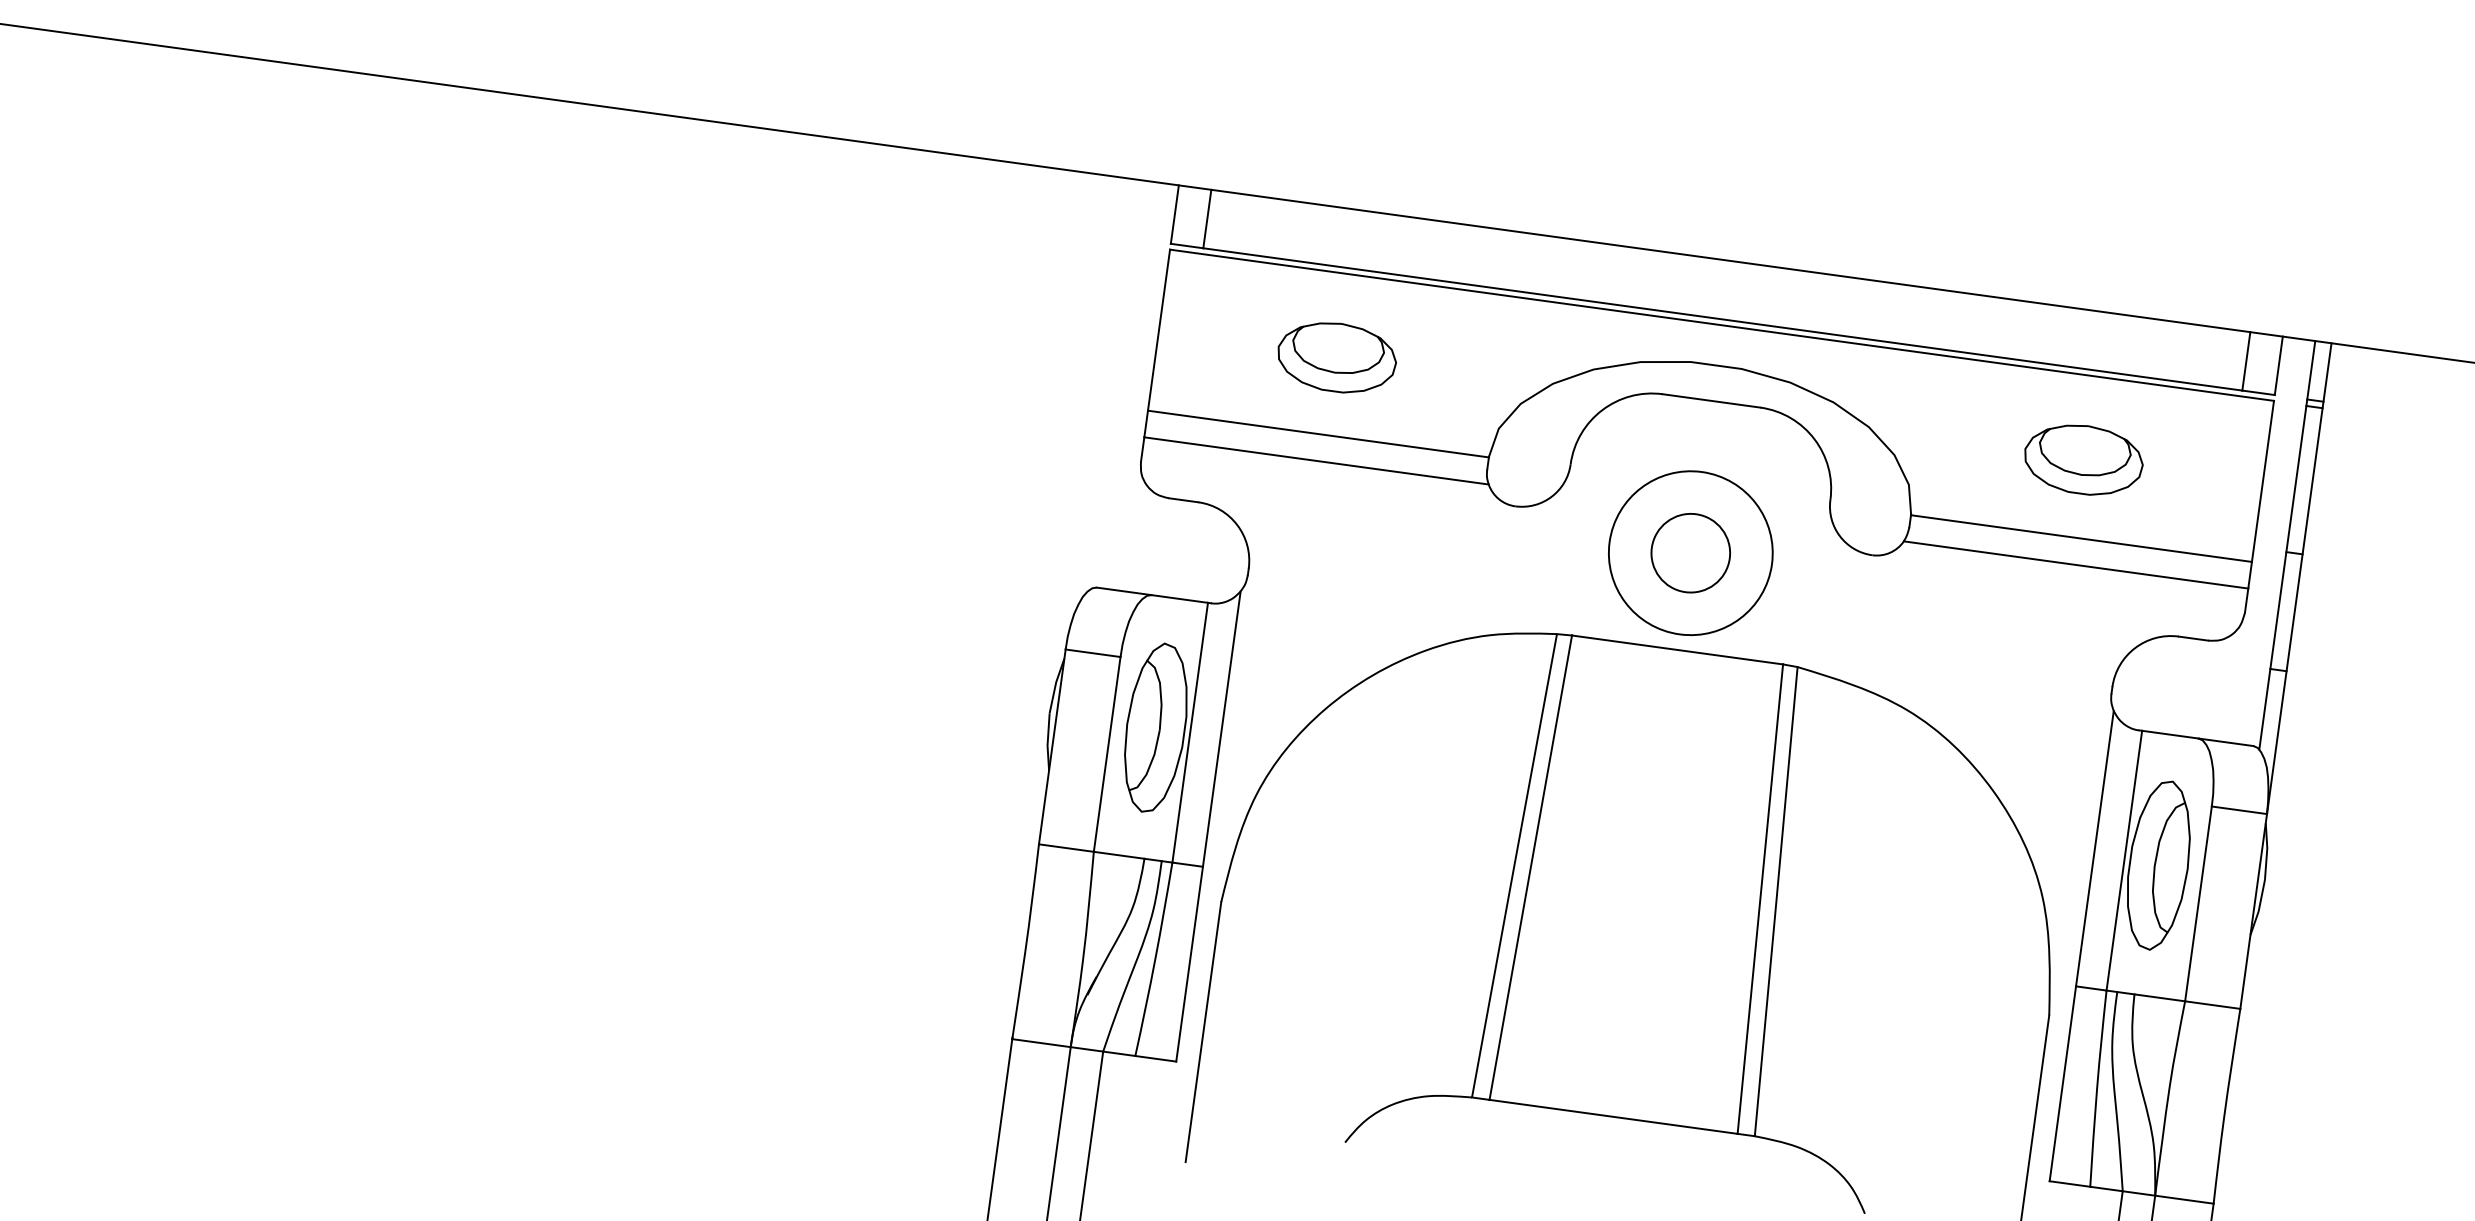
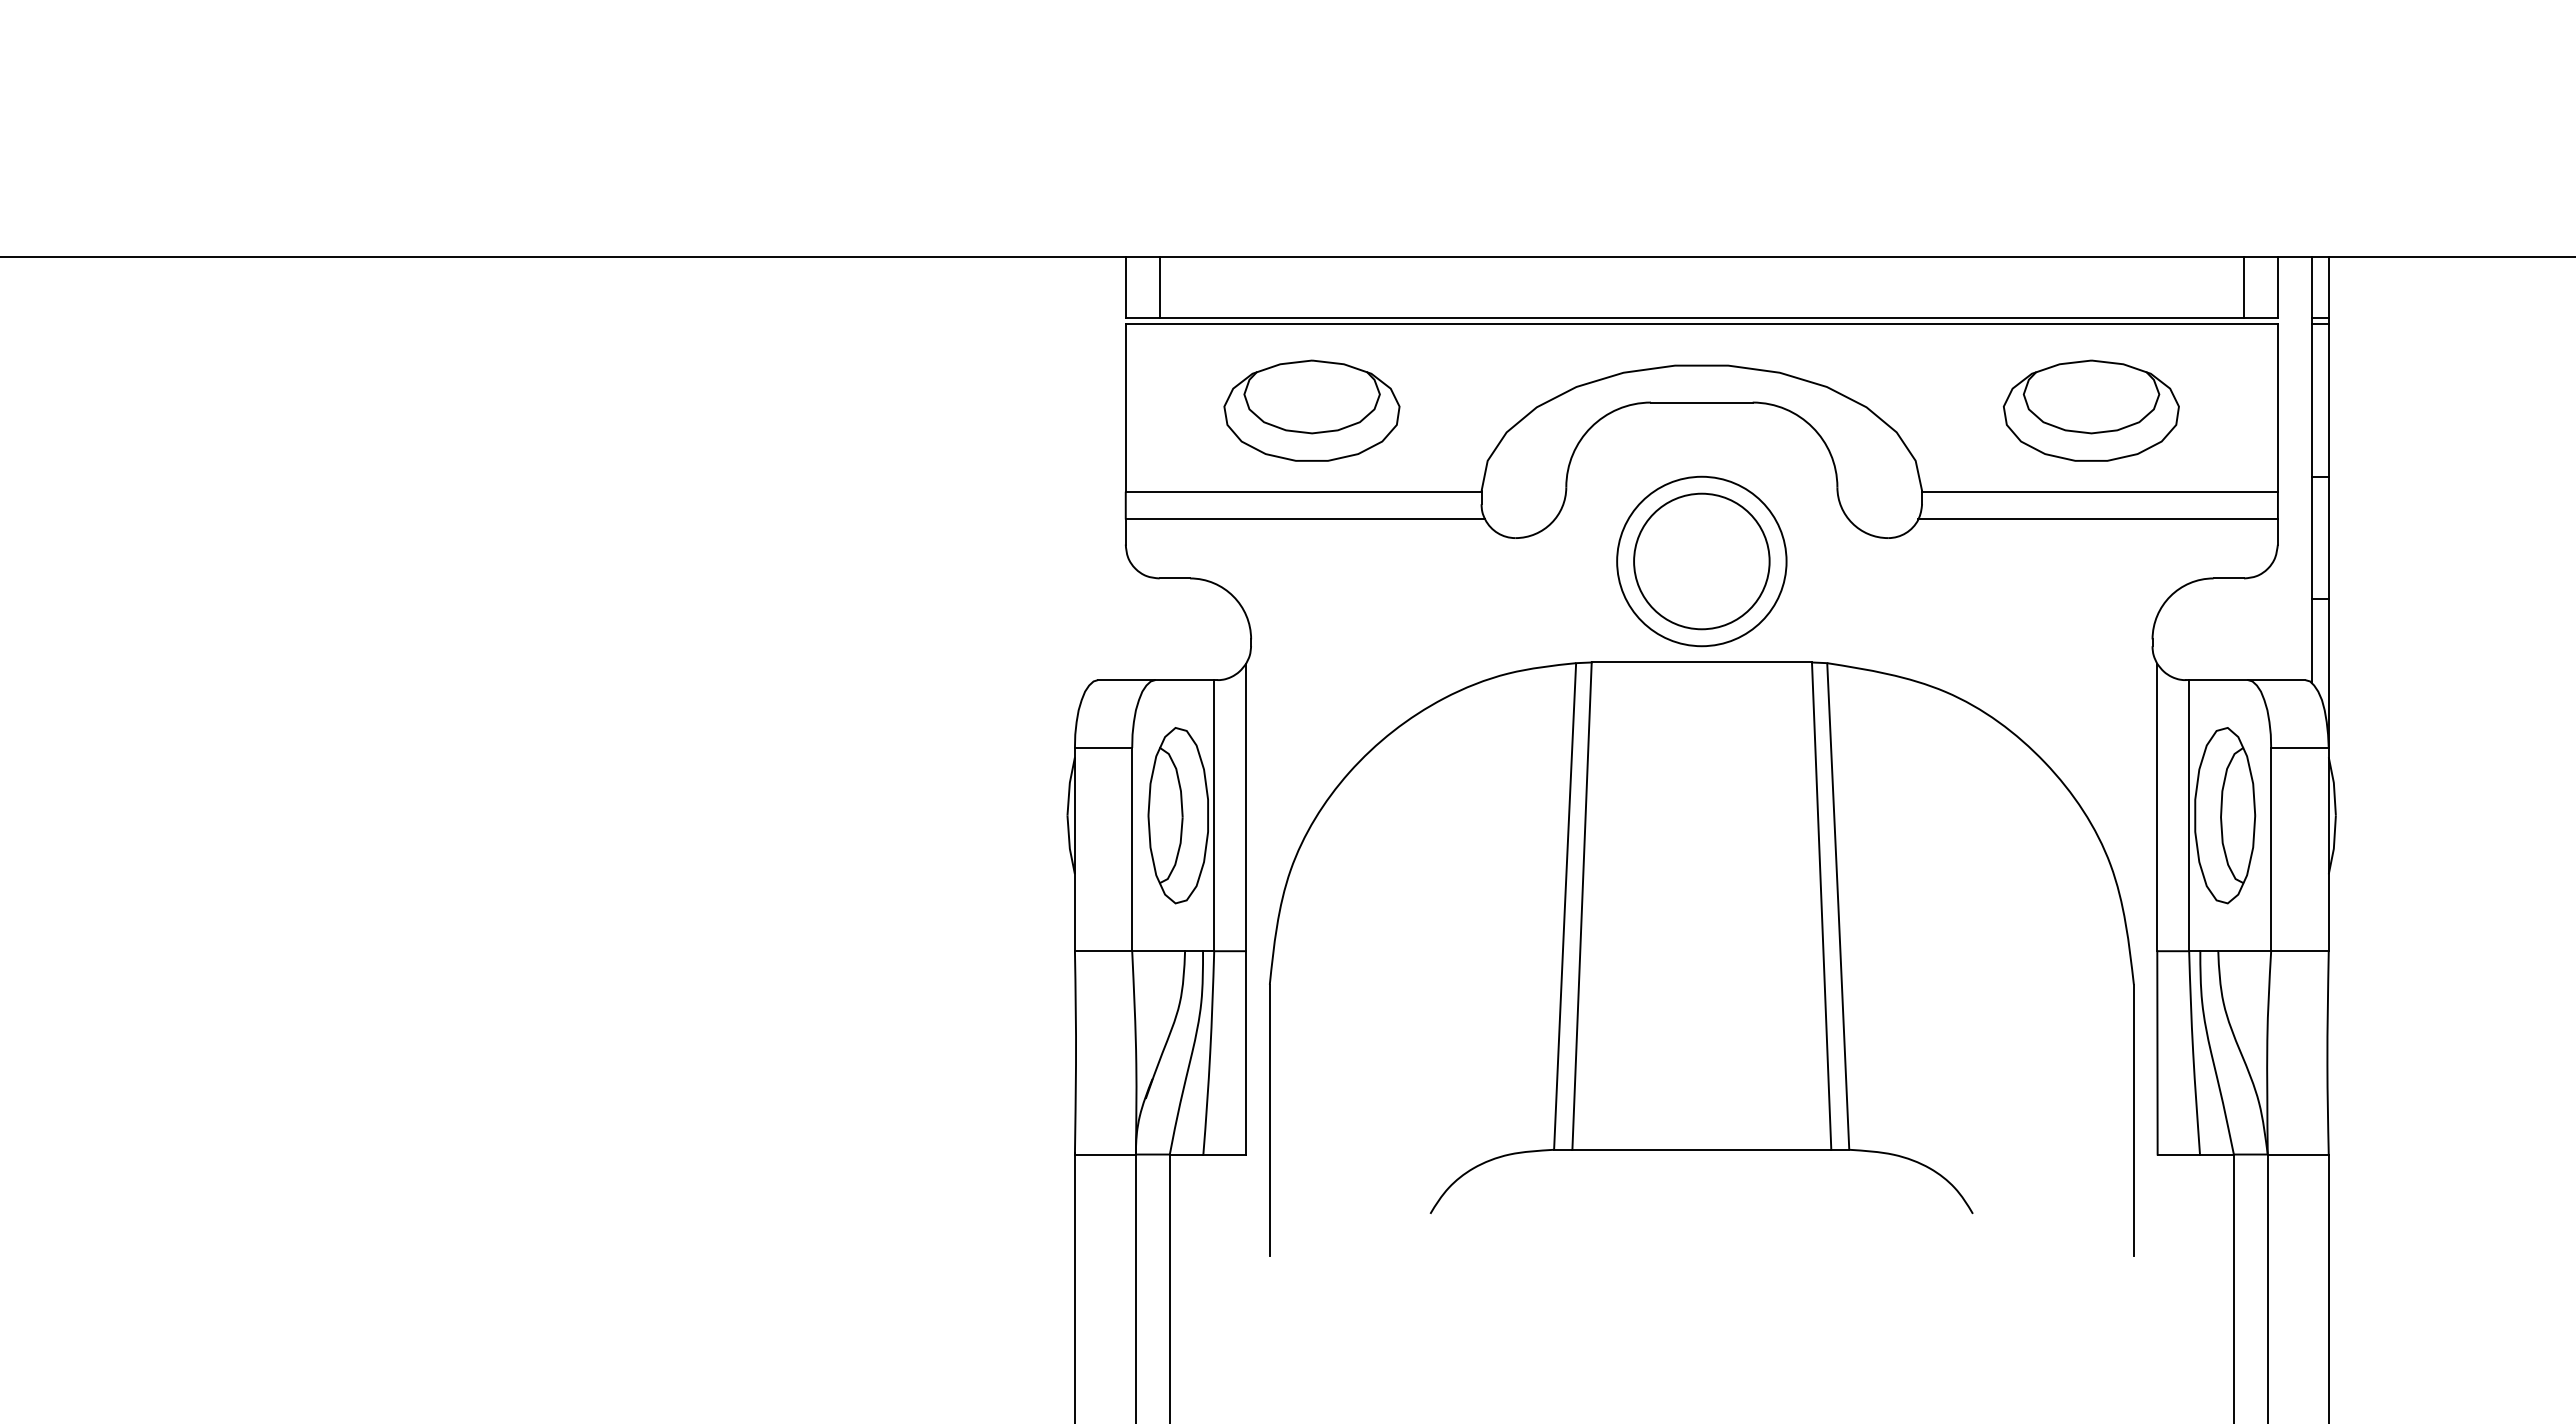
part: (1336, 357) -> (1311, 410), size x1.43
part: (2083, 459) -> (2090, 410), size x1.43
circle: (1690, 553) -> (1701, 561), size x1.67

